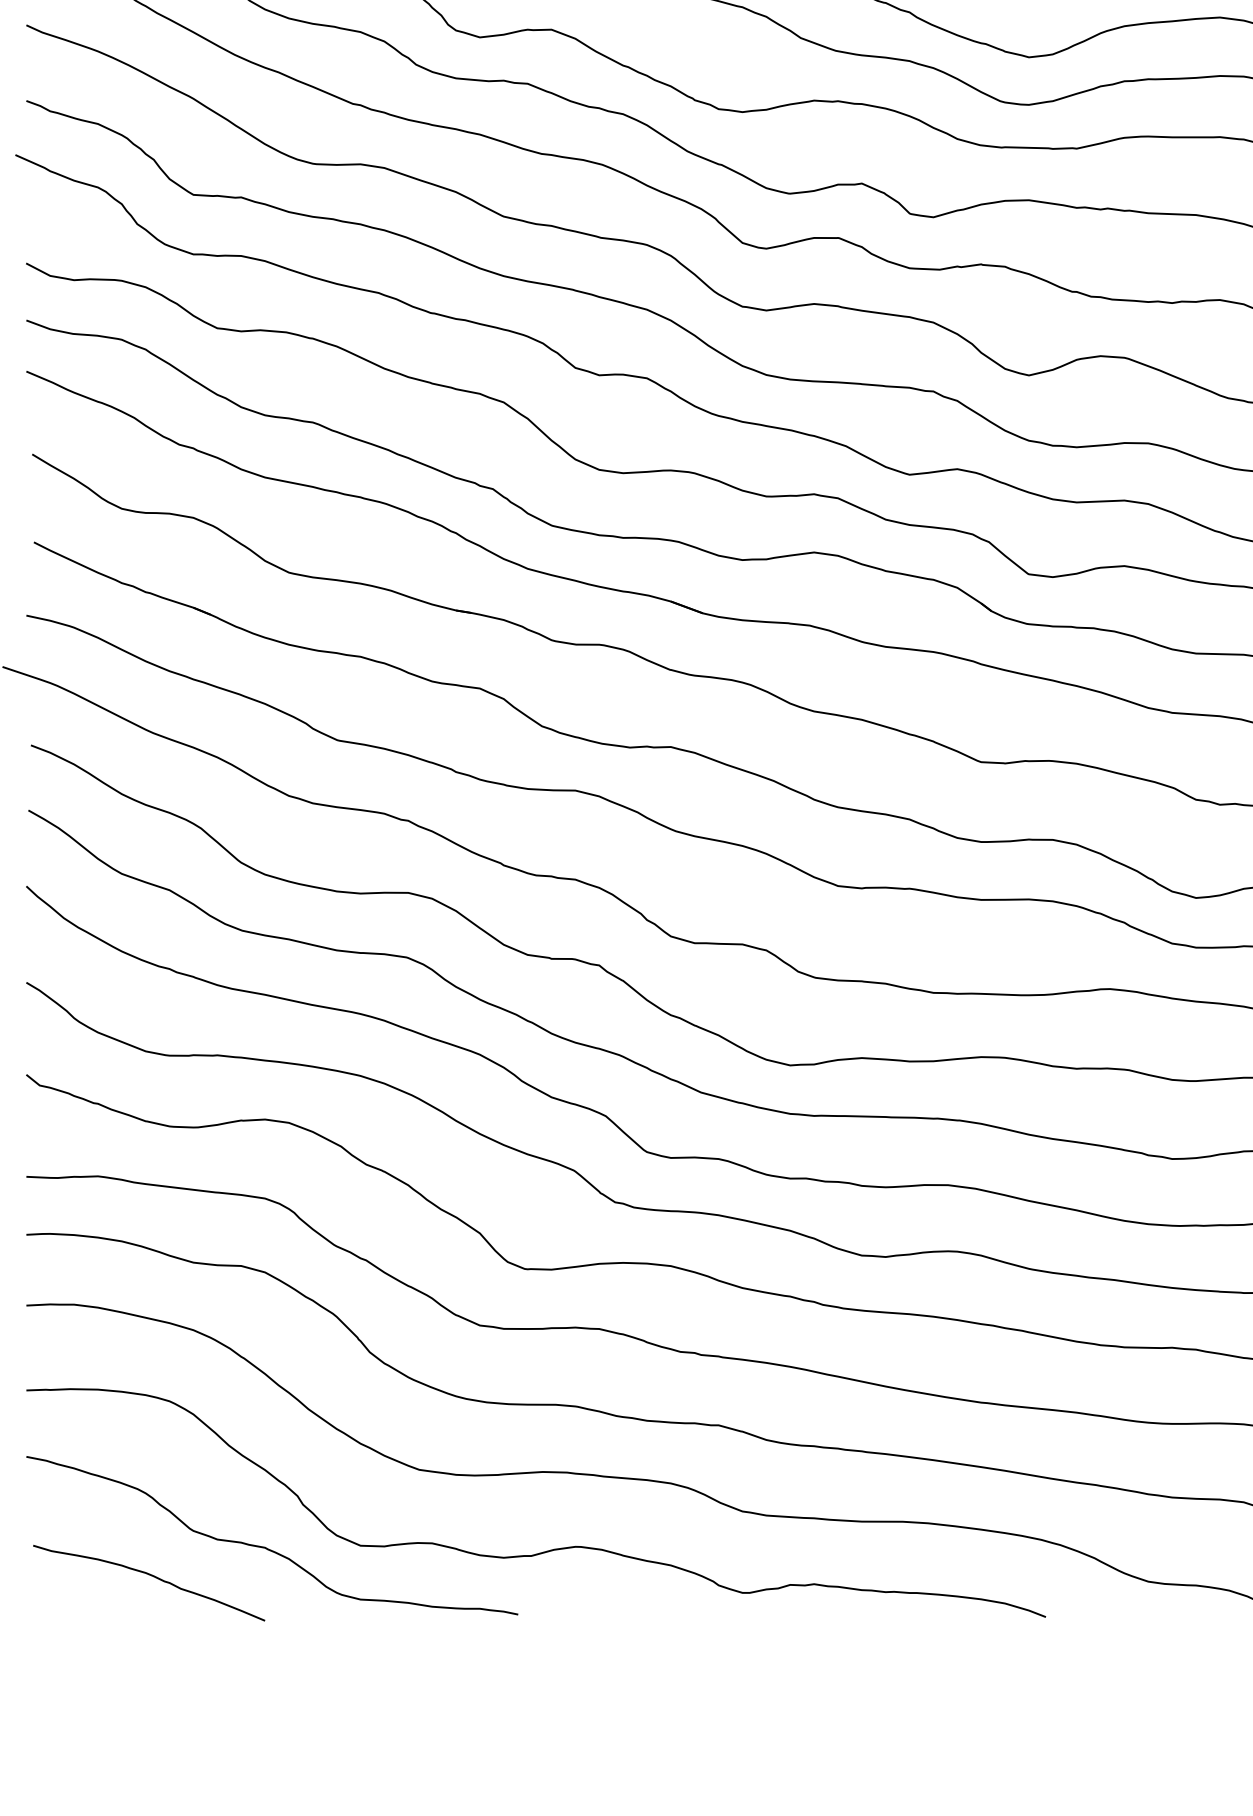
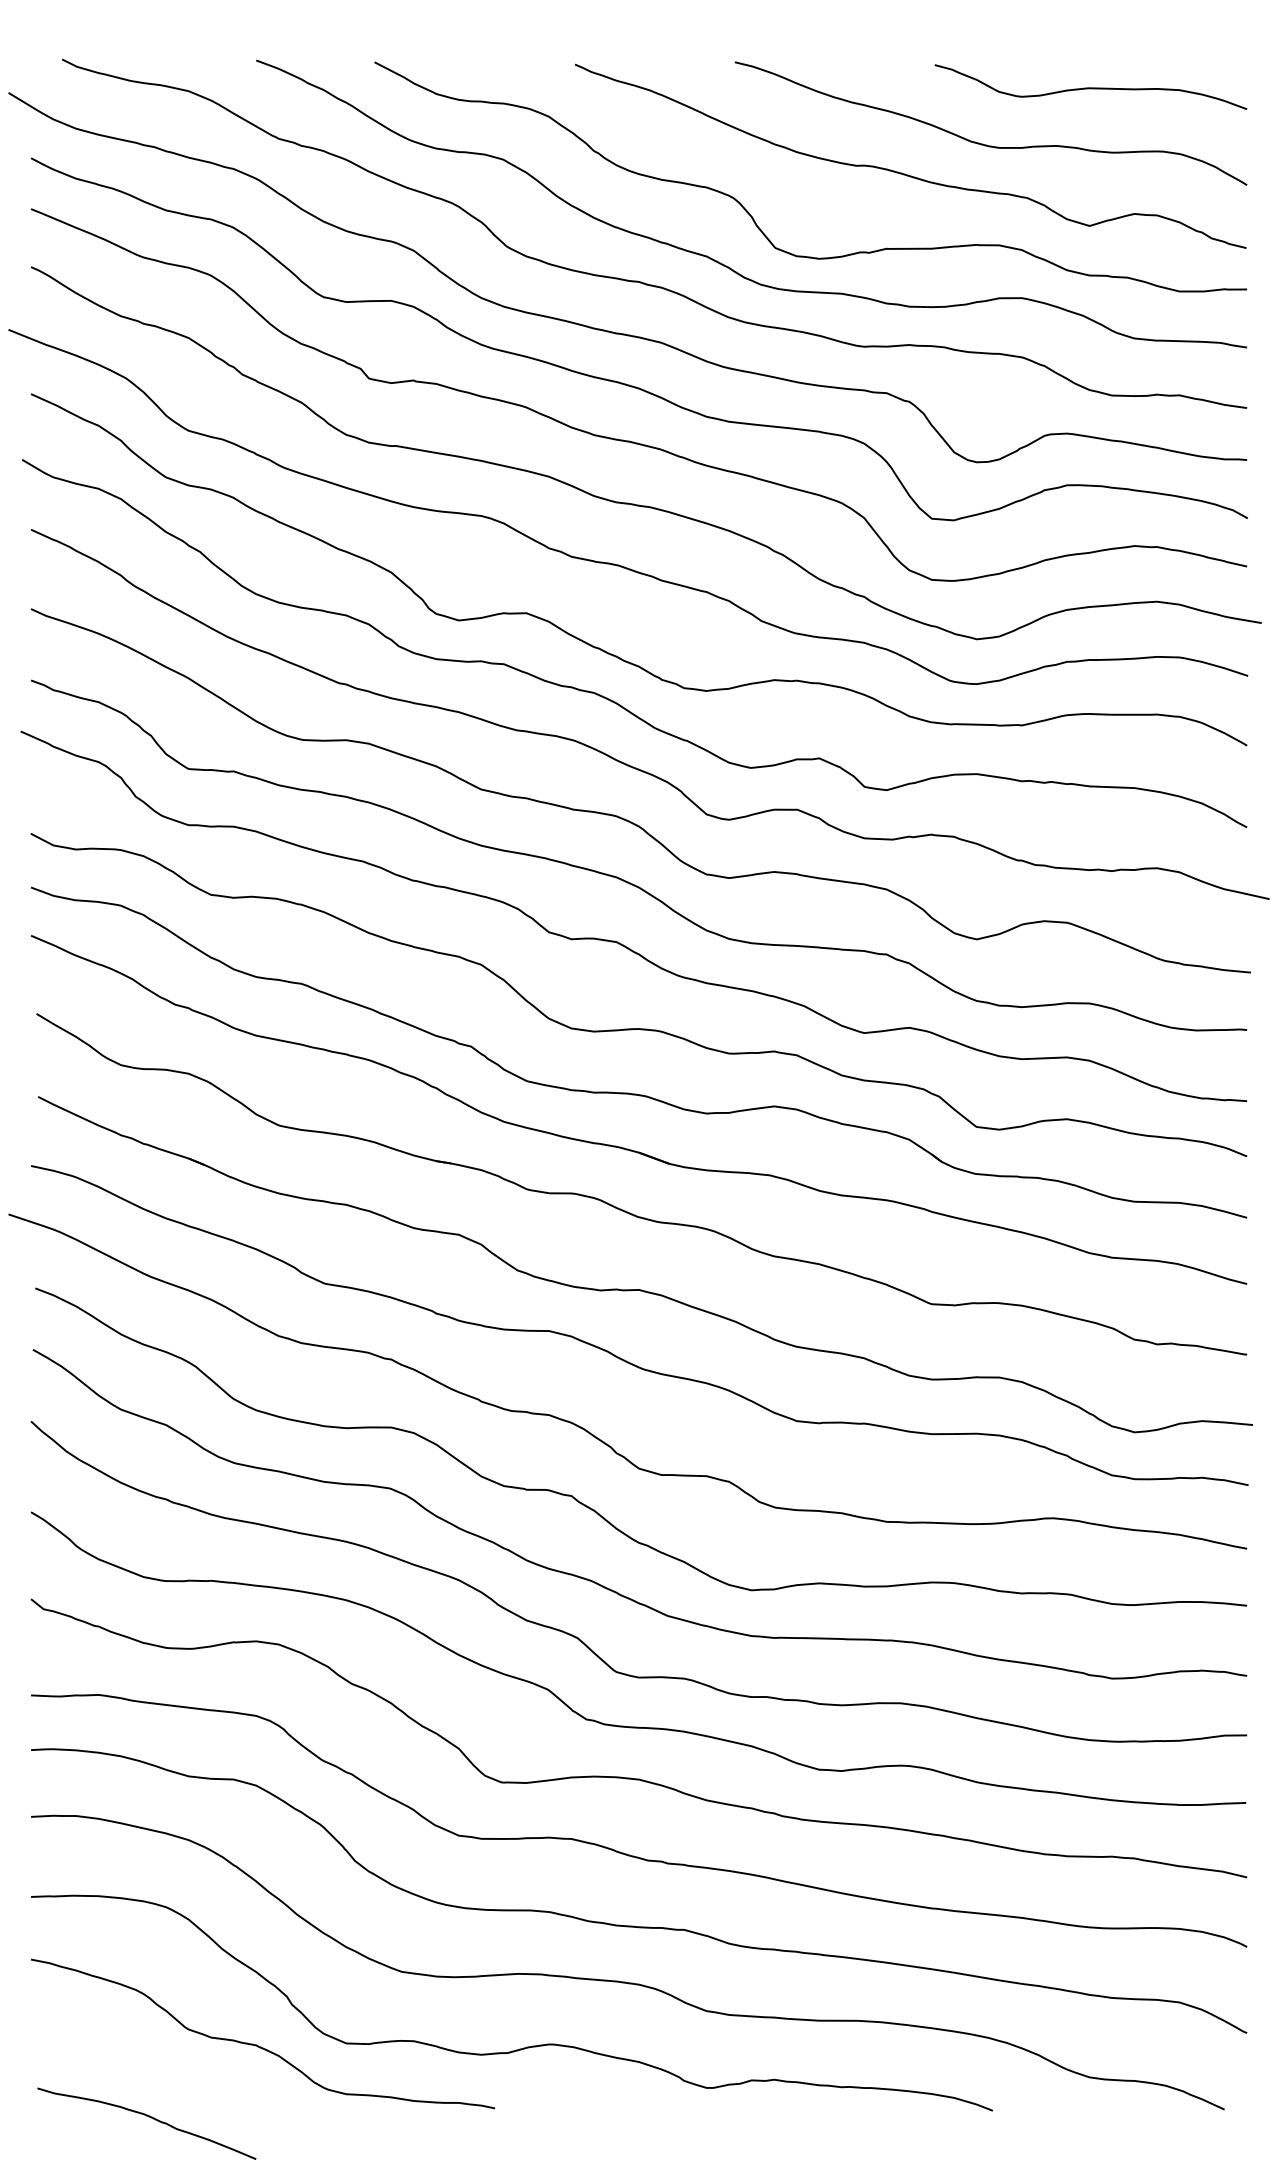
curve: (150, 1576) -> (148, 2117), moved

